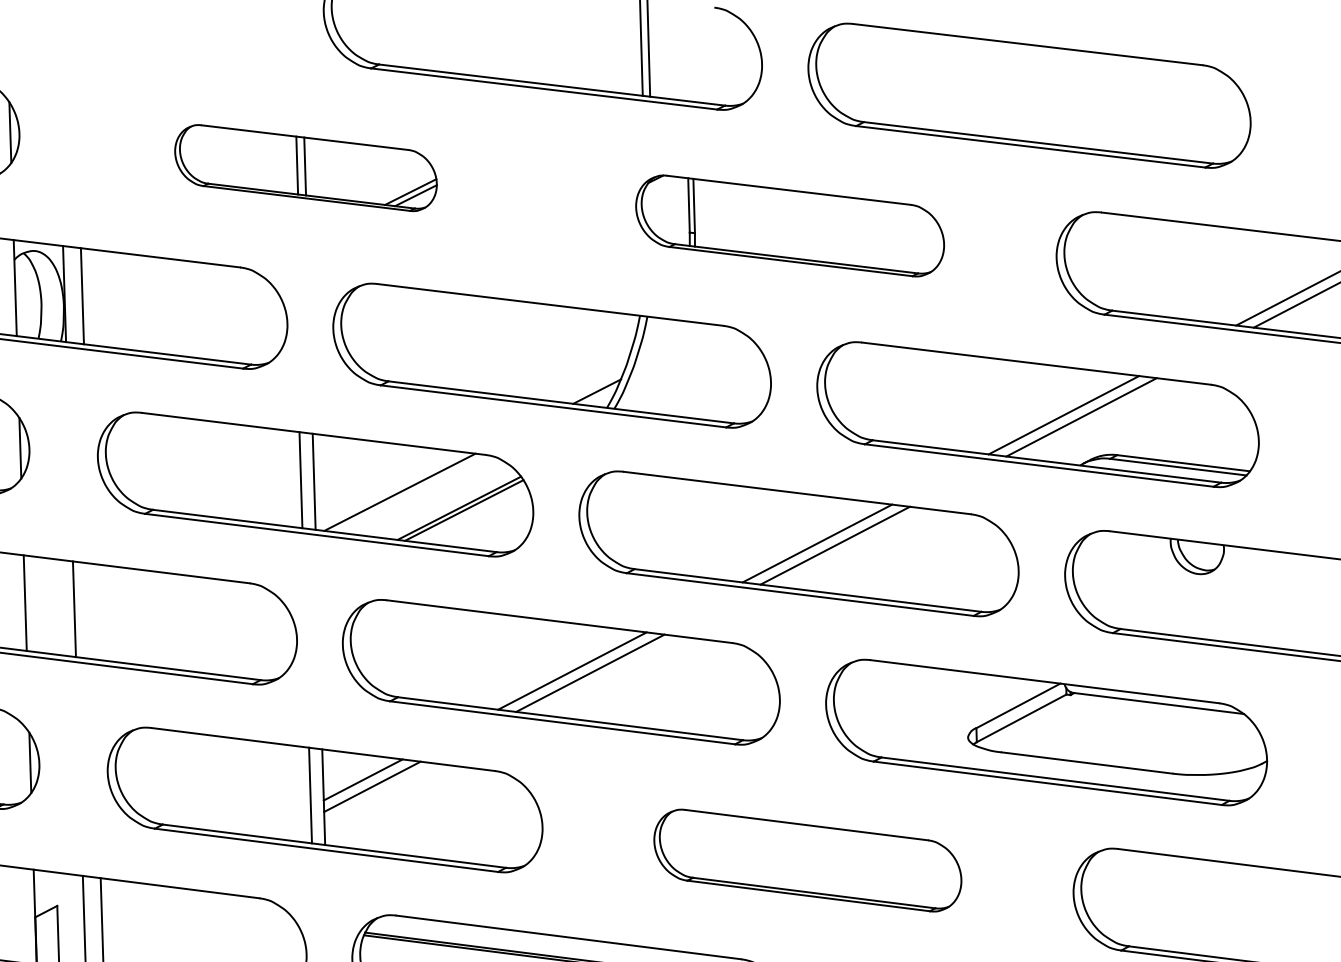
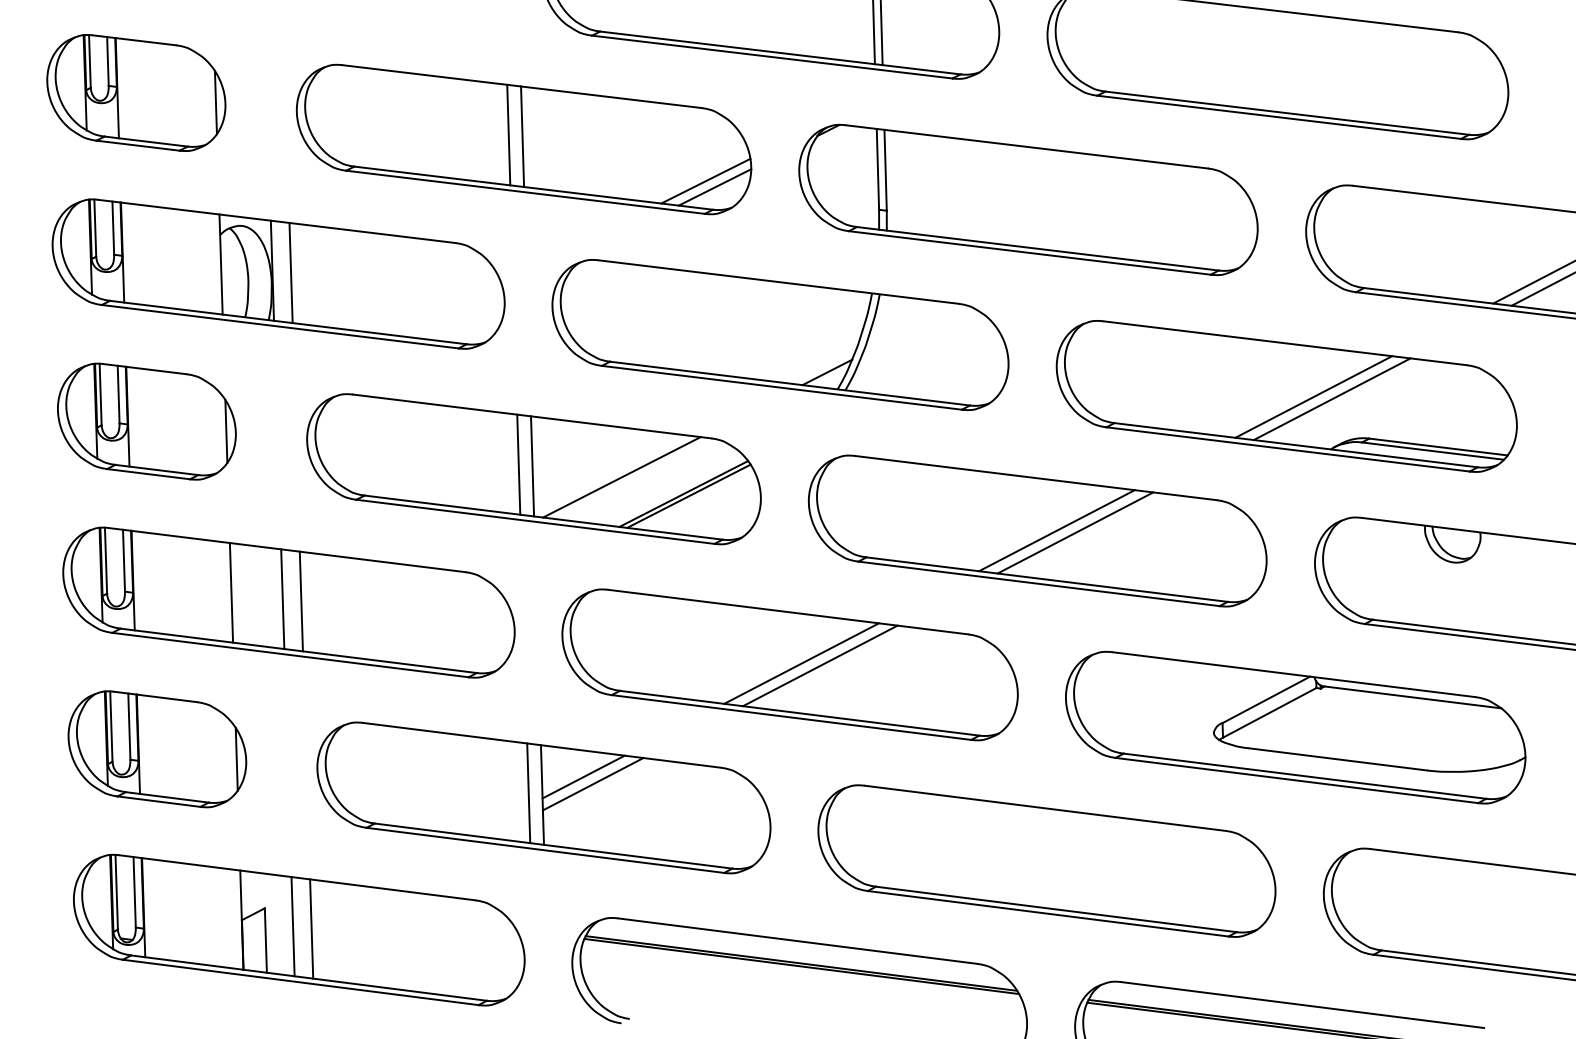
part: (305, 168) -> (523, 139), size x1.67
part: (790, 225) -> (1028, 199), size x1.43
line: (91, 611) -> (300, 601), added
part: (807, 860) -> (1046, 860), size x1.43

